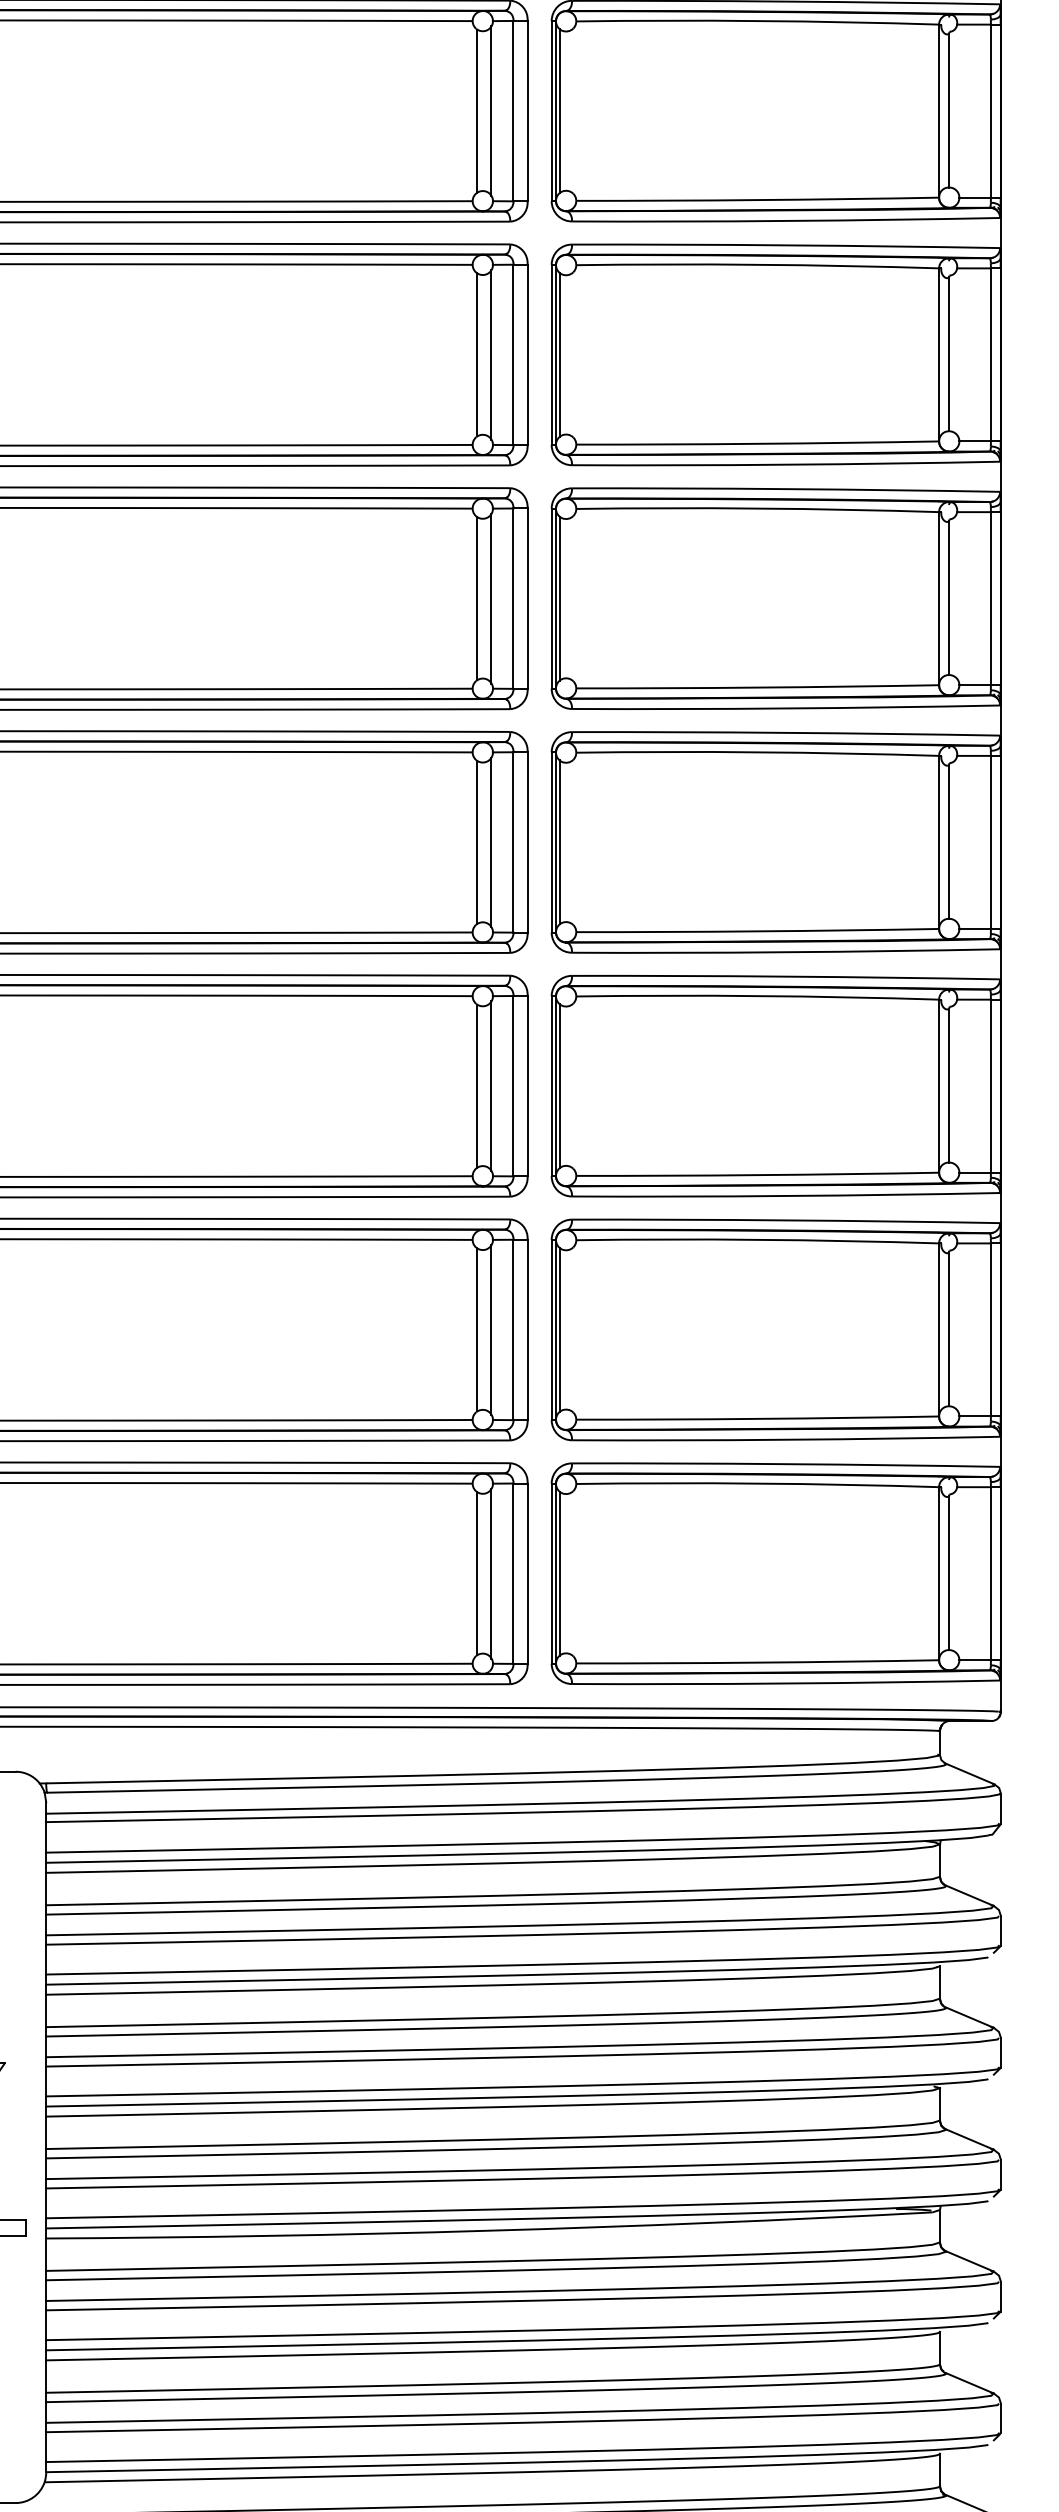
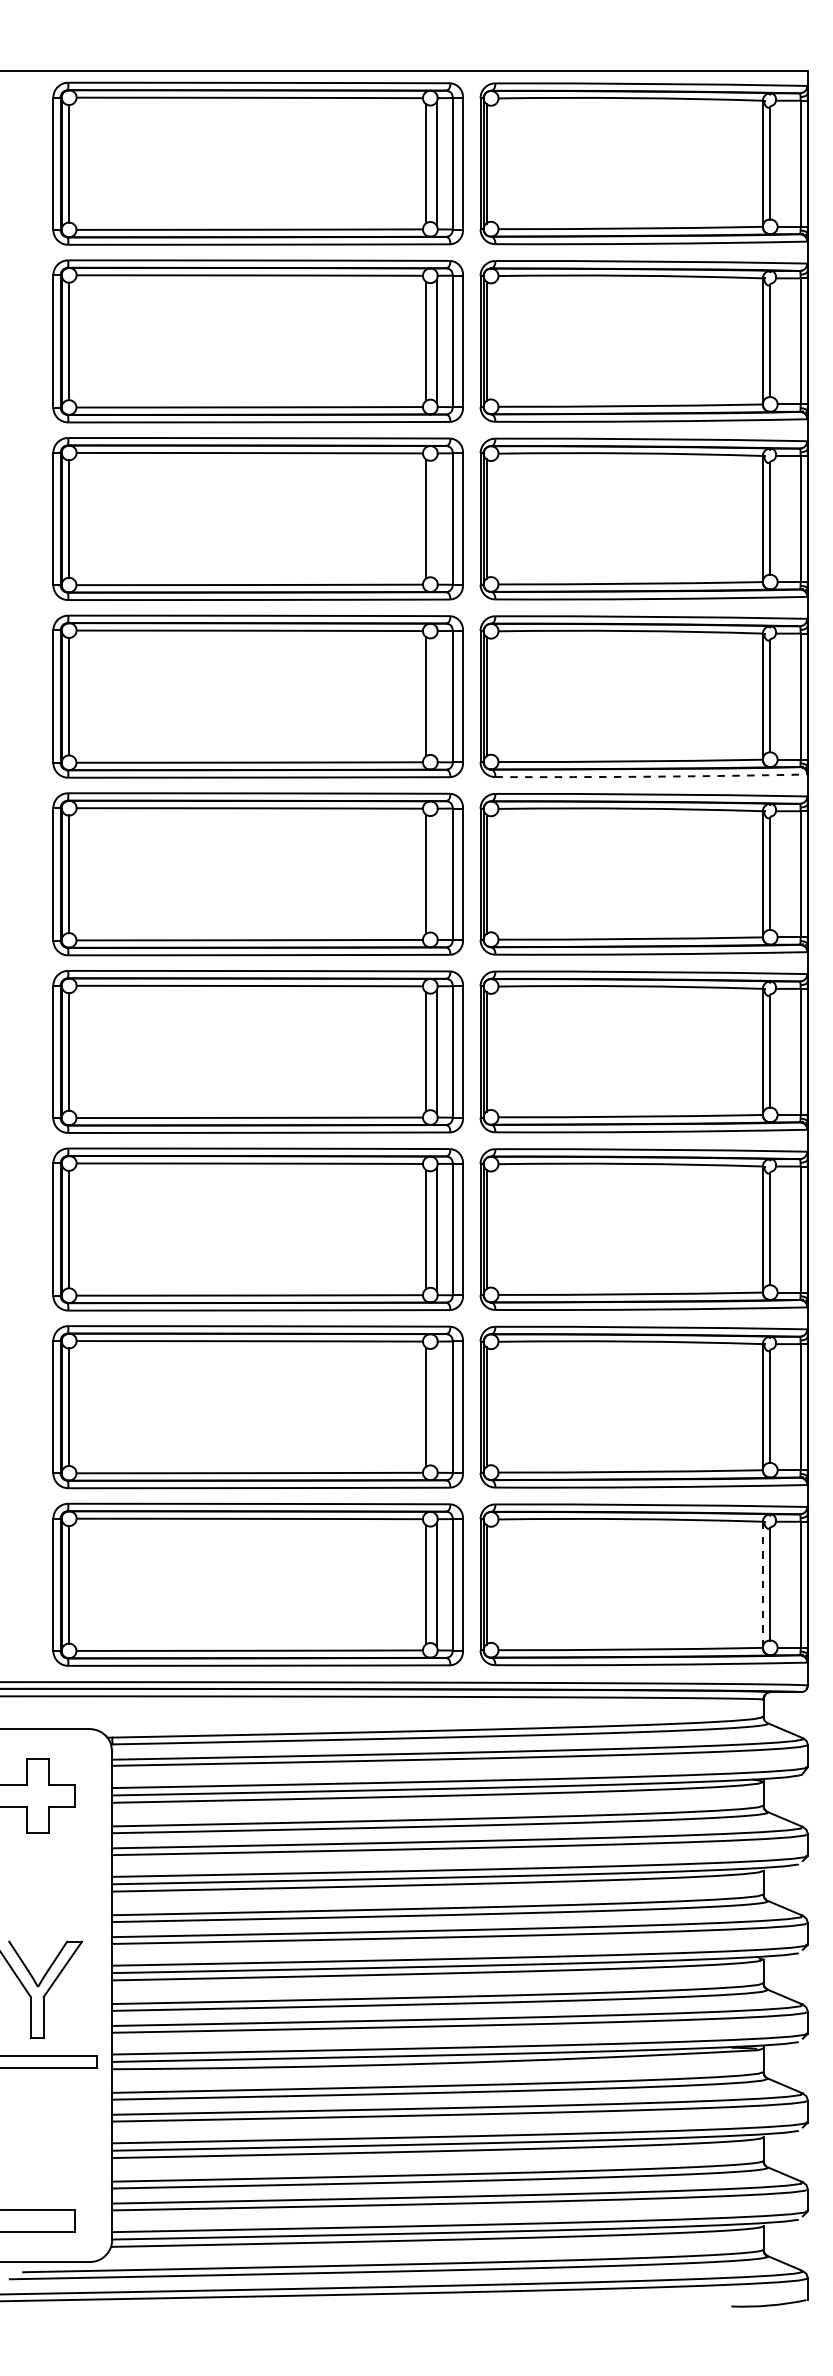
line: (491, 110) -> (436, 518), removed
line: (491, 354) -> (436, 696), removed
arc: (786, 464) -> (651, 776), solid -> dashed
line: (491, 598) -> (436, 874), removed
line: (491, 1330) -> (436, 1407), removed
line: (938, 1574) -> (762, 1585), solid -> dashed

